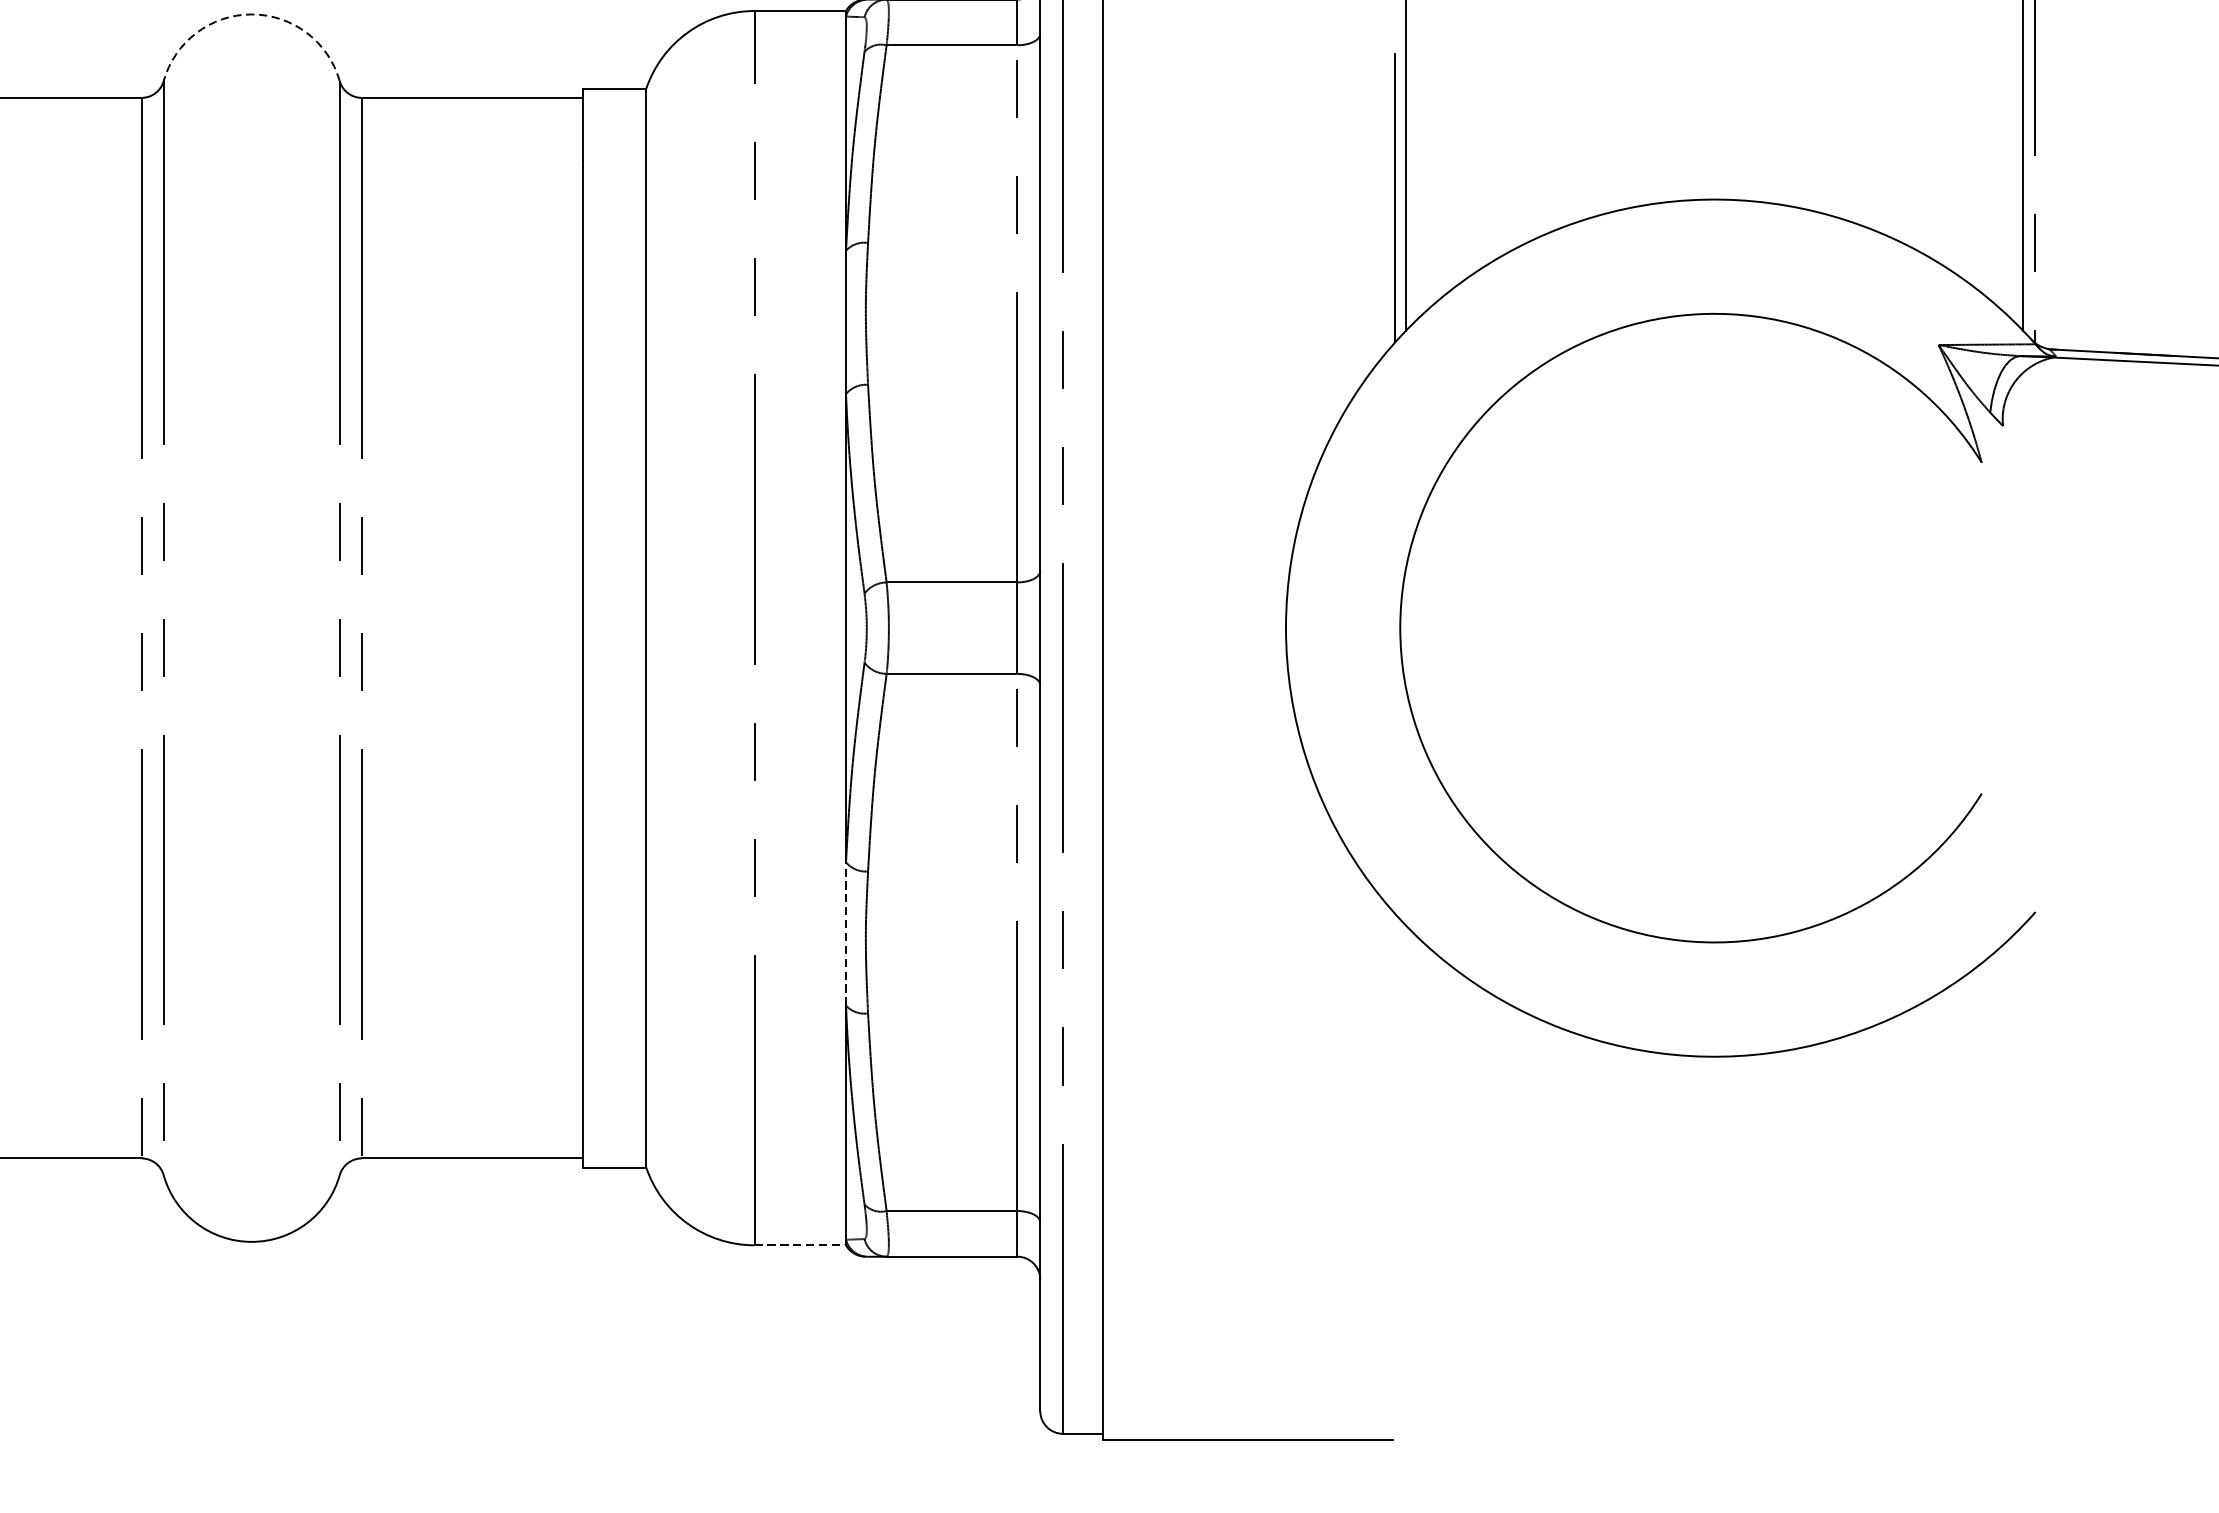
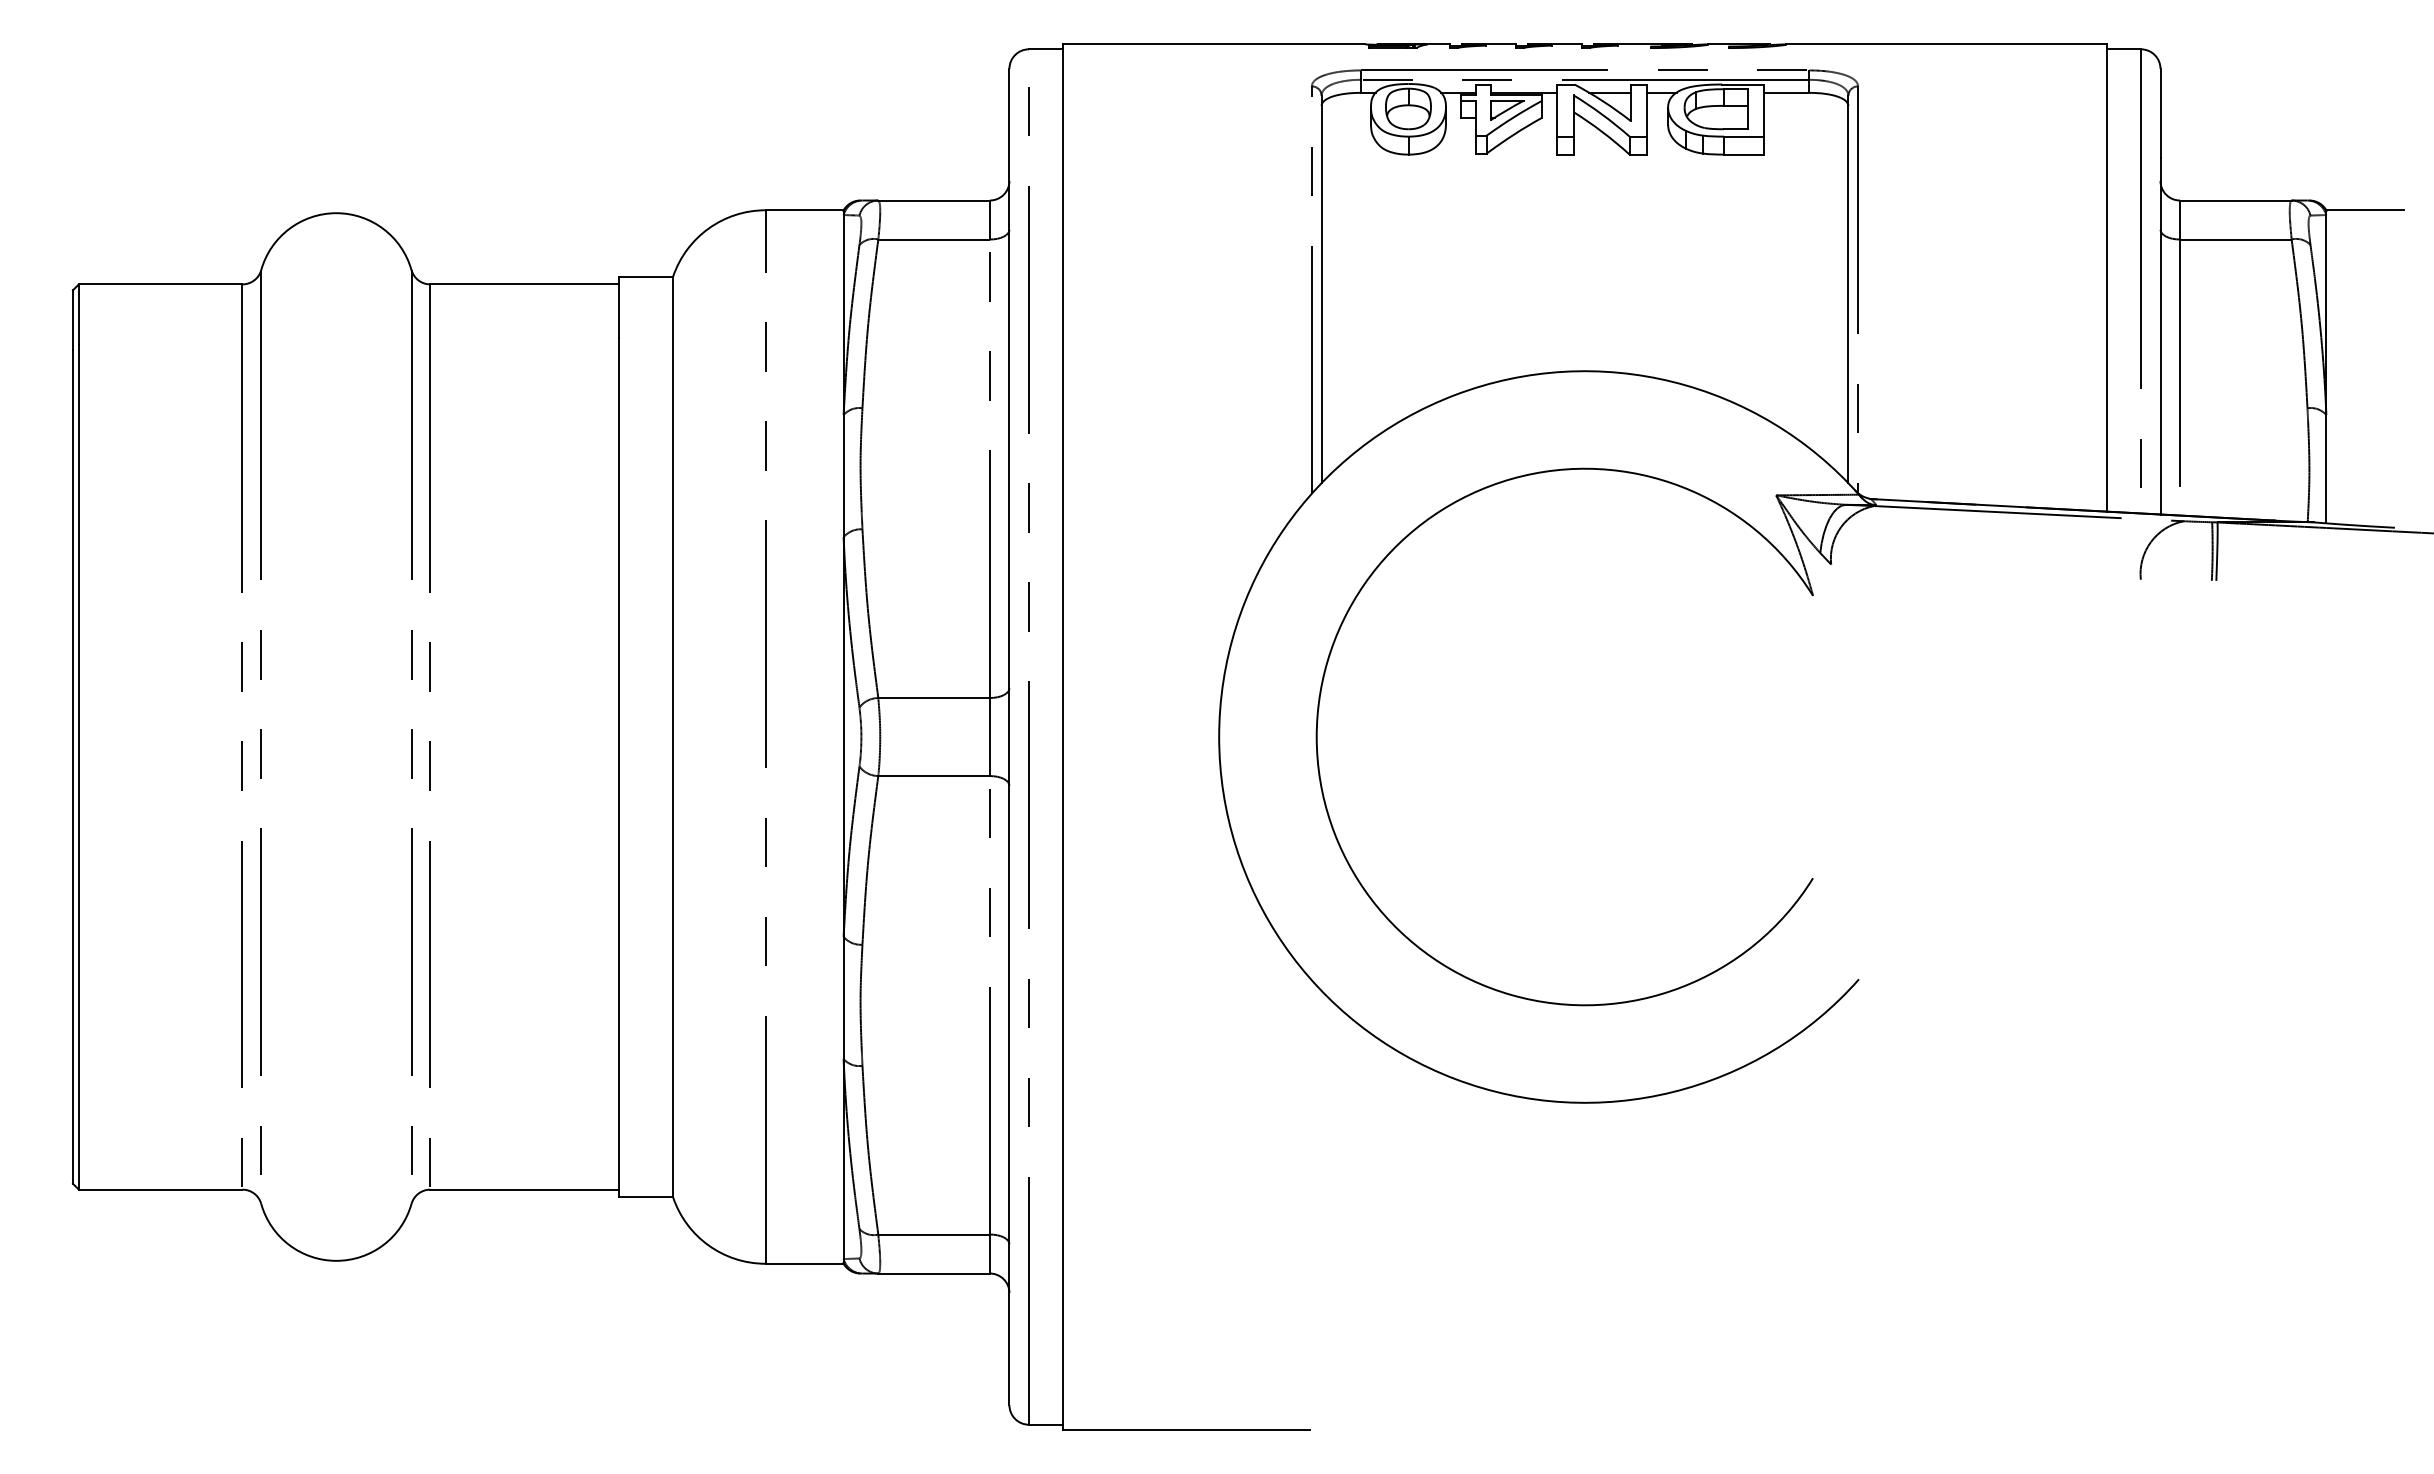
arc: (251, 14) -> (336, 213), dashed -> solid
line: (845, 933) -> (843, 997), dashed -> solid
line: (801, 1244) -> (805, 1263), dashed -> solid

